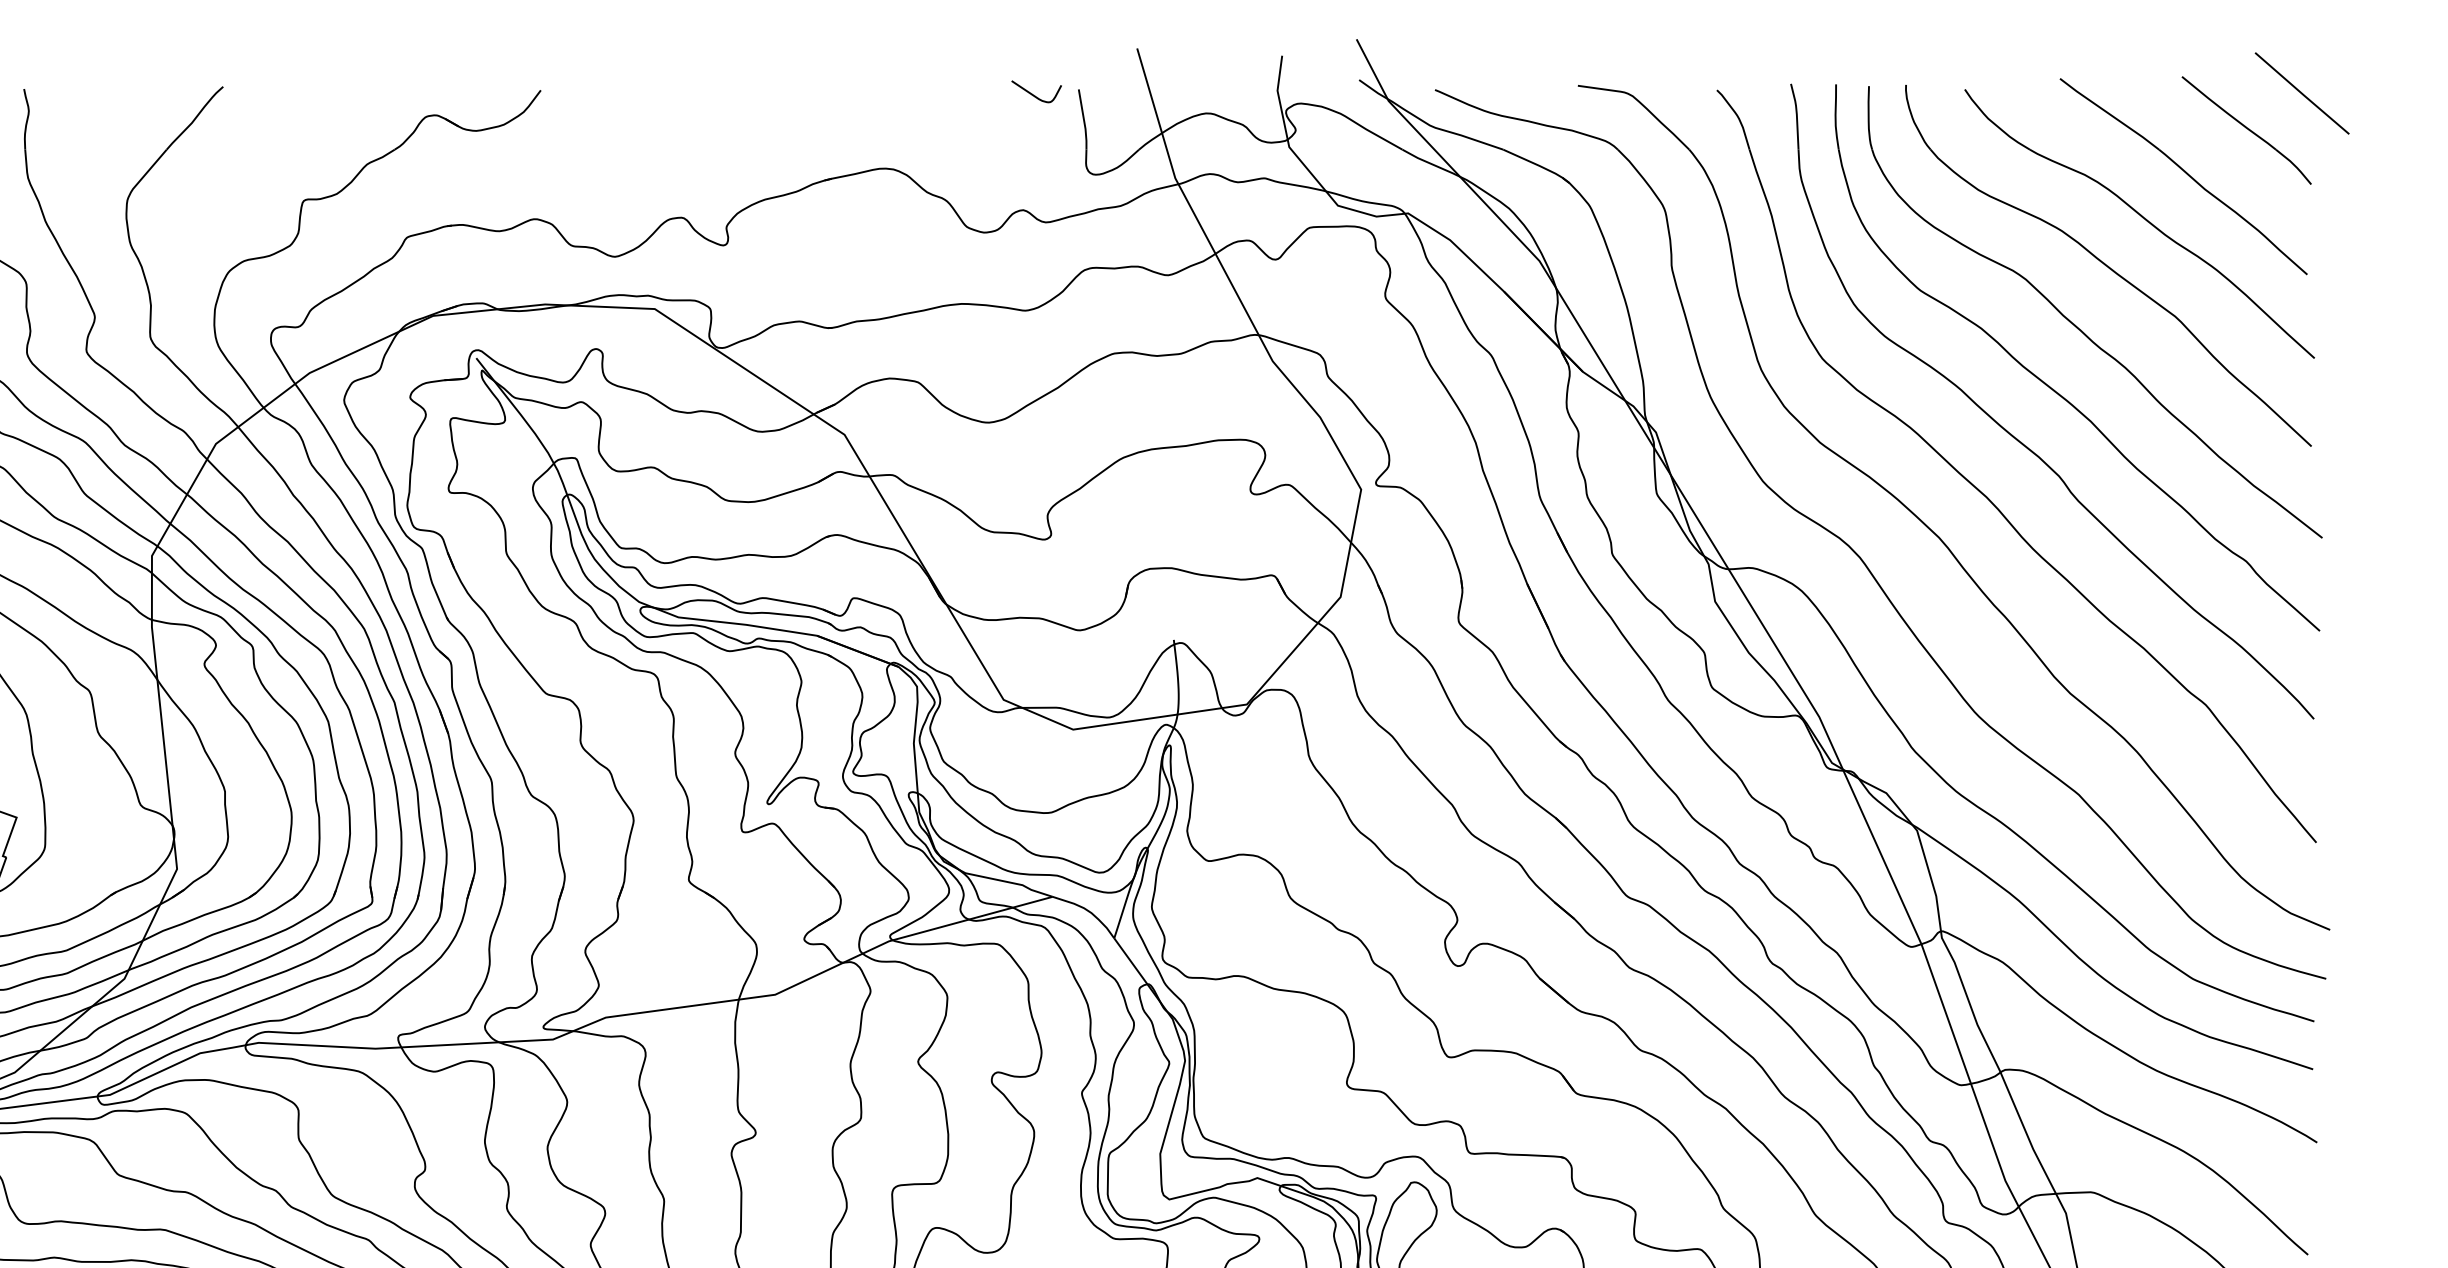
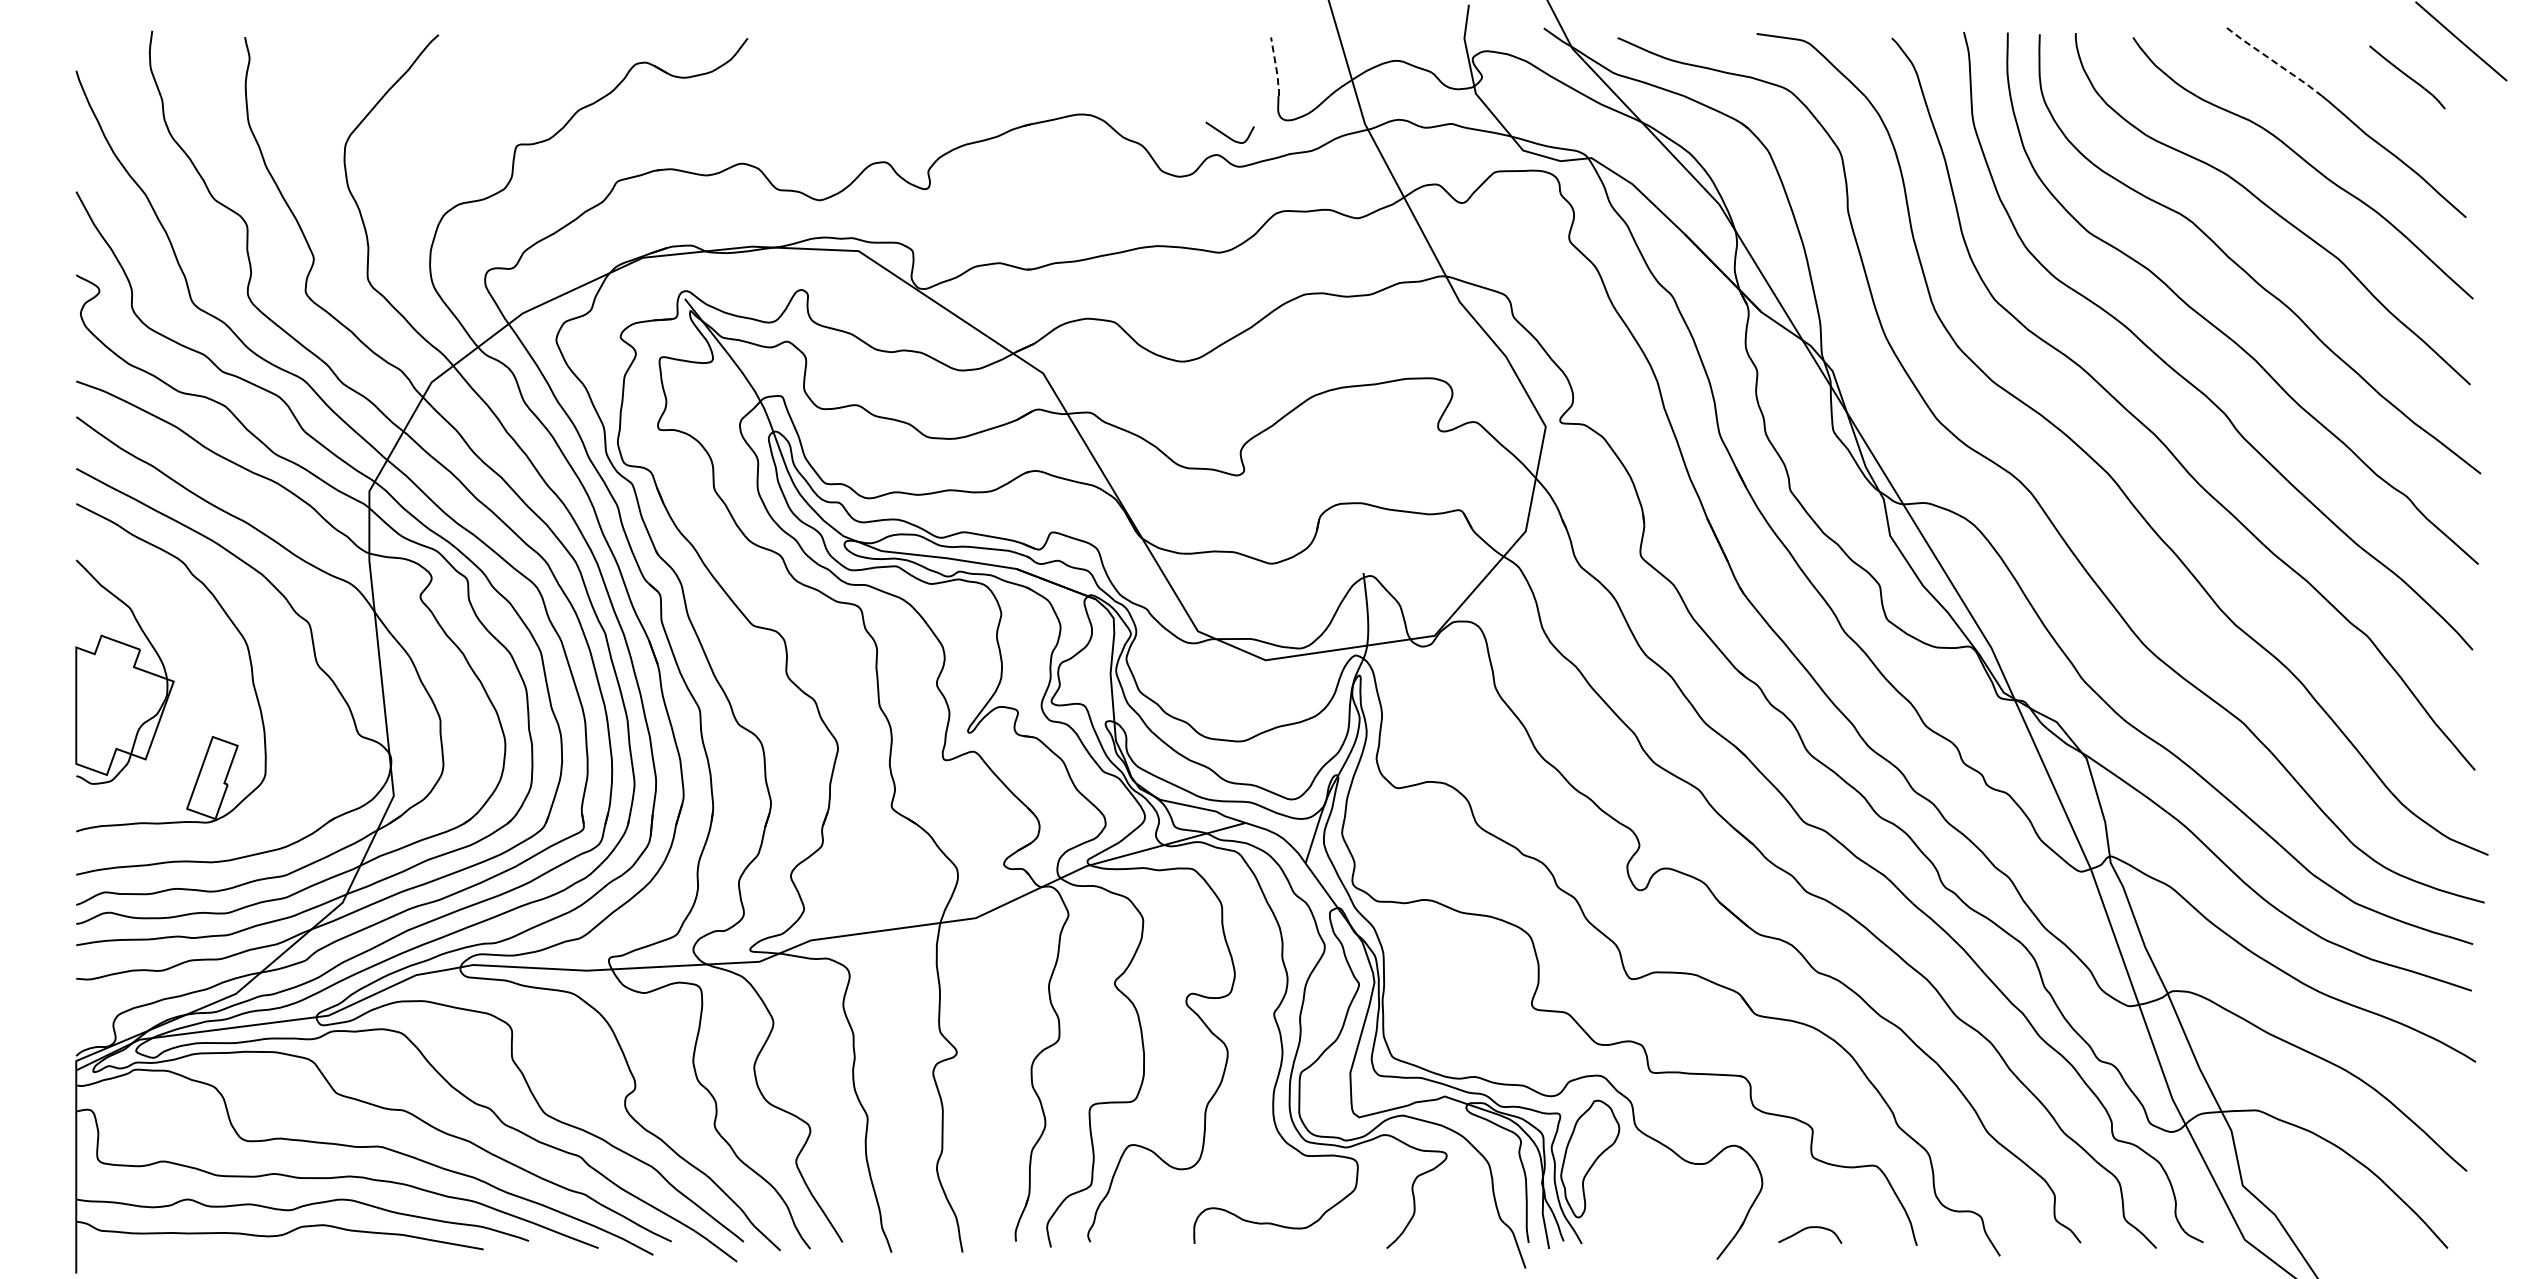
curve: (1032, 93) -> (1226, 134), moved
line: (2109, 114) -> (2273, 61), solid -> dashed
line: (1084, 120) -> (1276, 67), solid -> dashed
part: (2246, 130) -> (2407, 77), size x0.6

